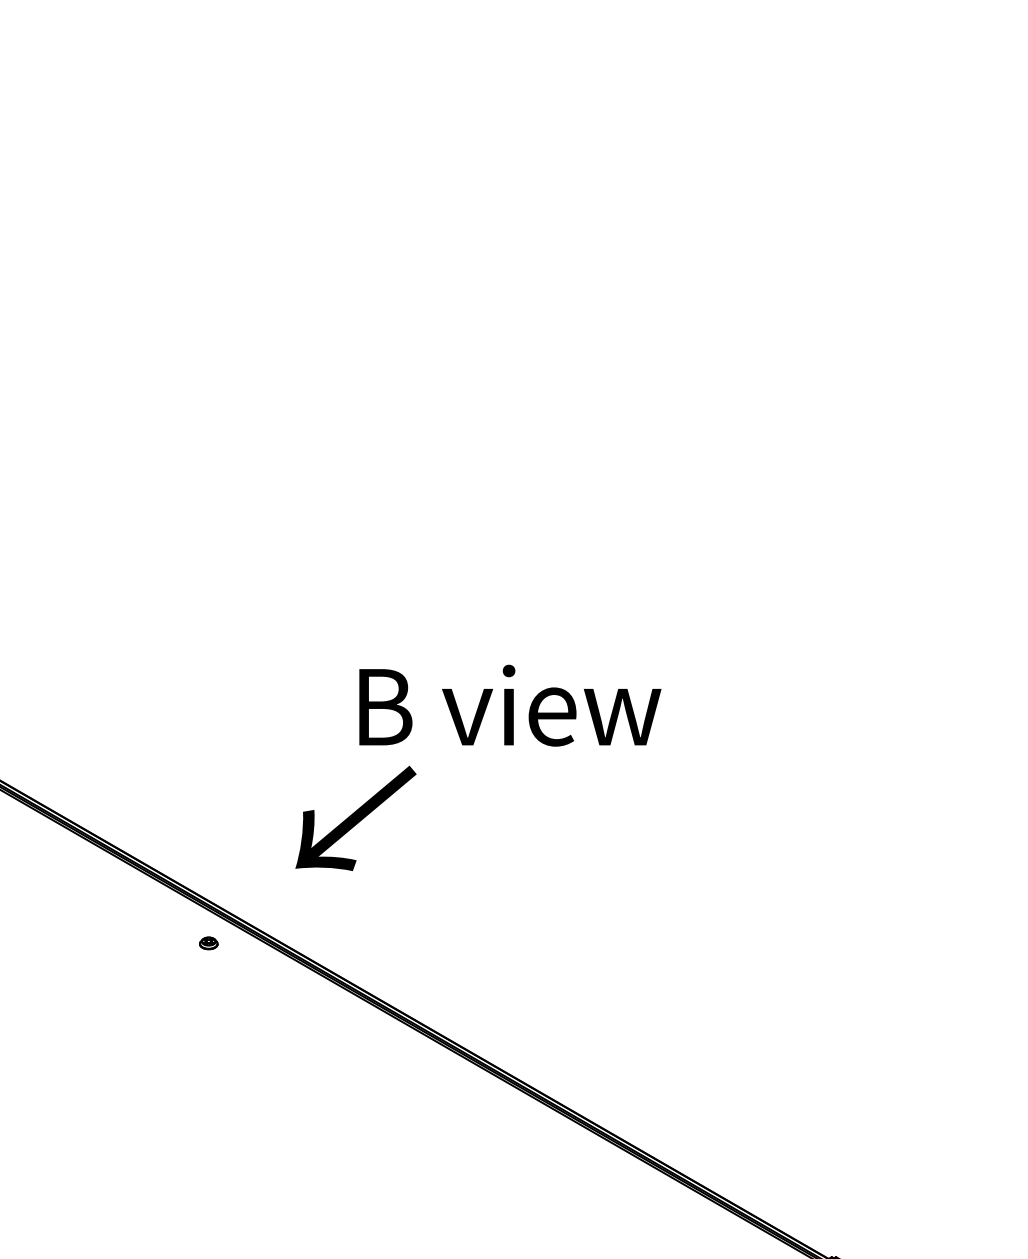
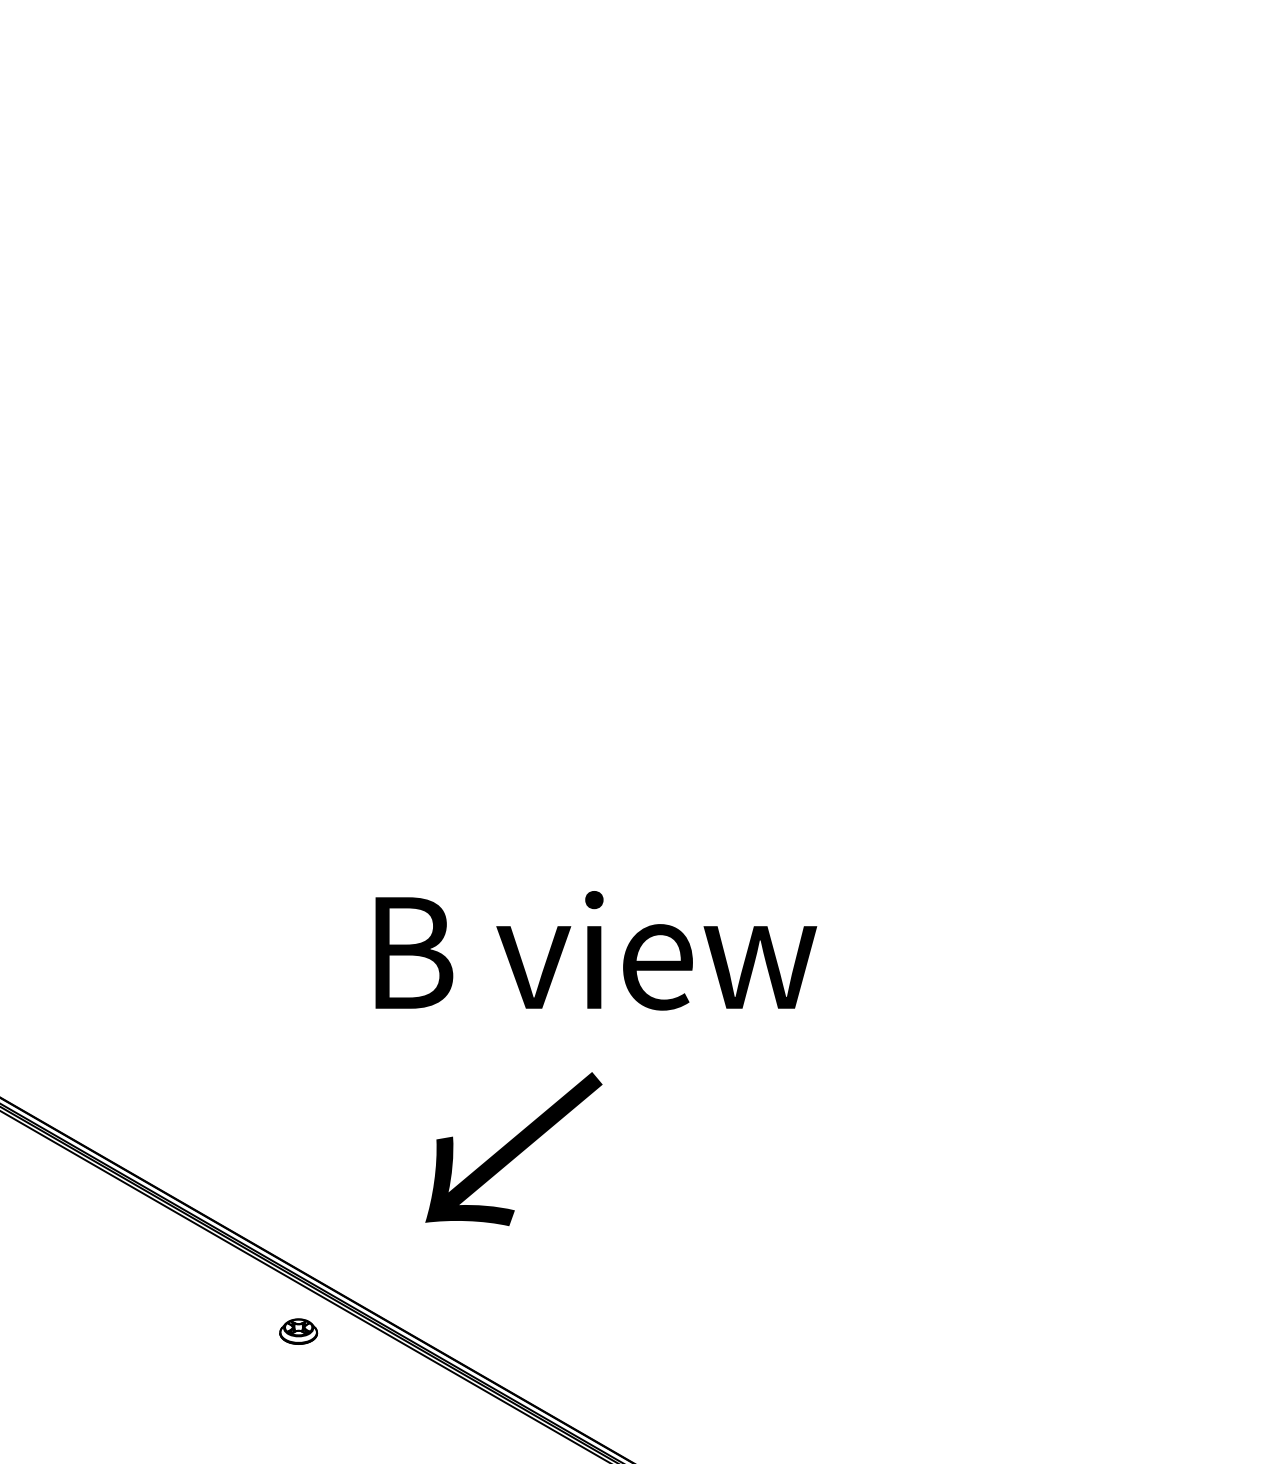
text: (510, 705) -> (596, 950), moved
part: (208, 943) -> (298, 1331), size x1.43

